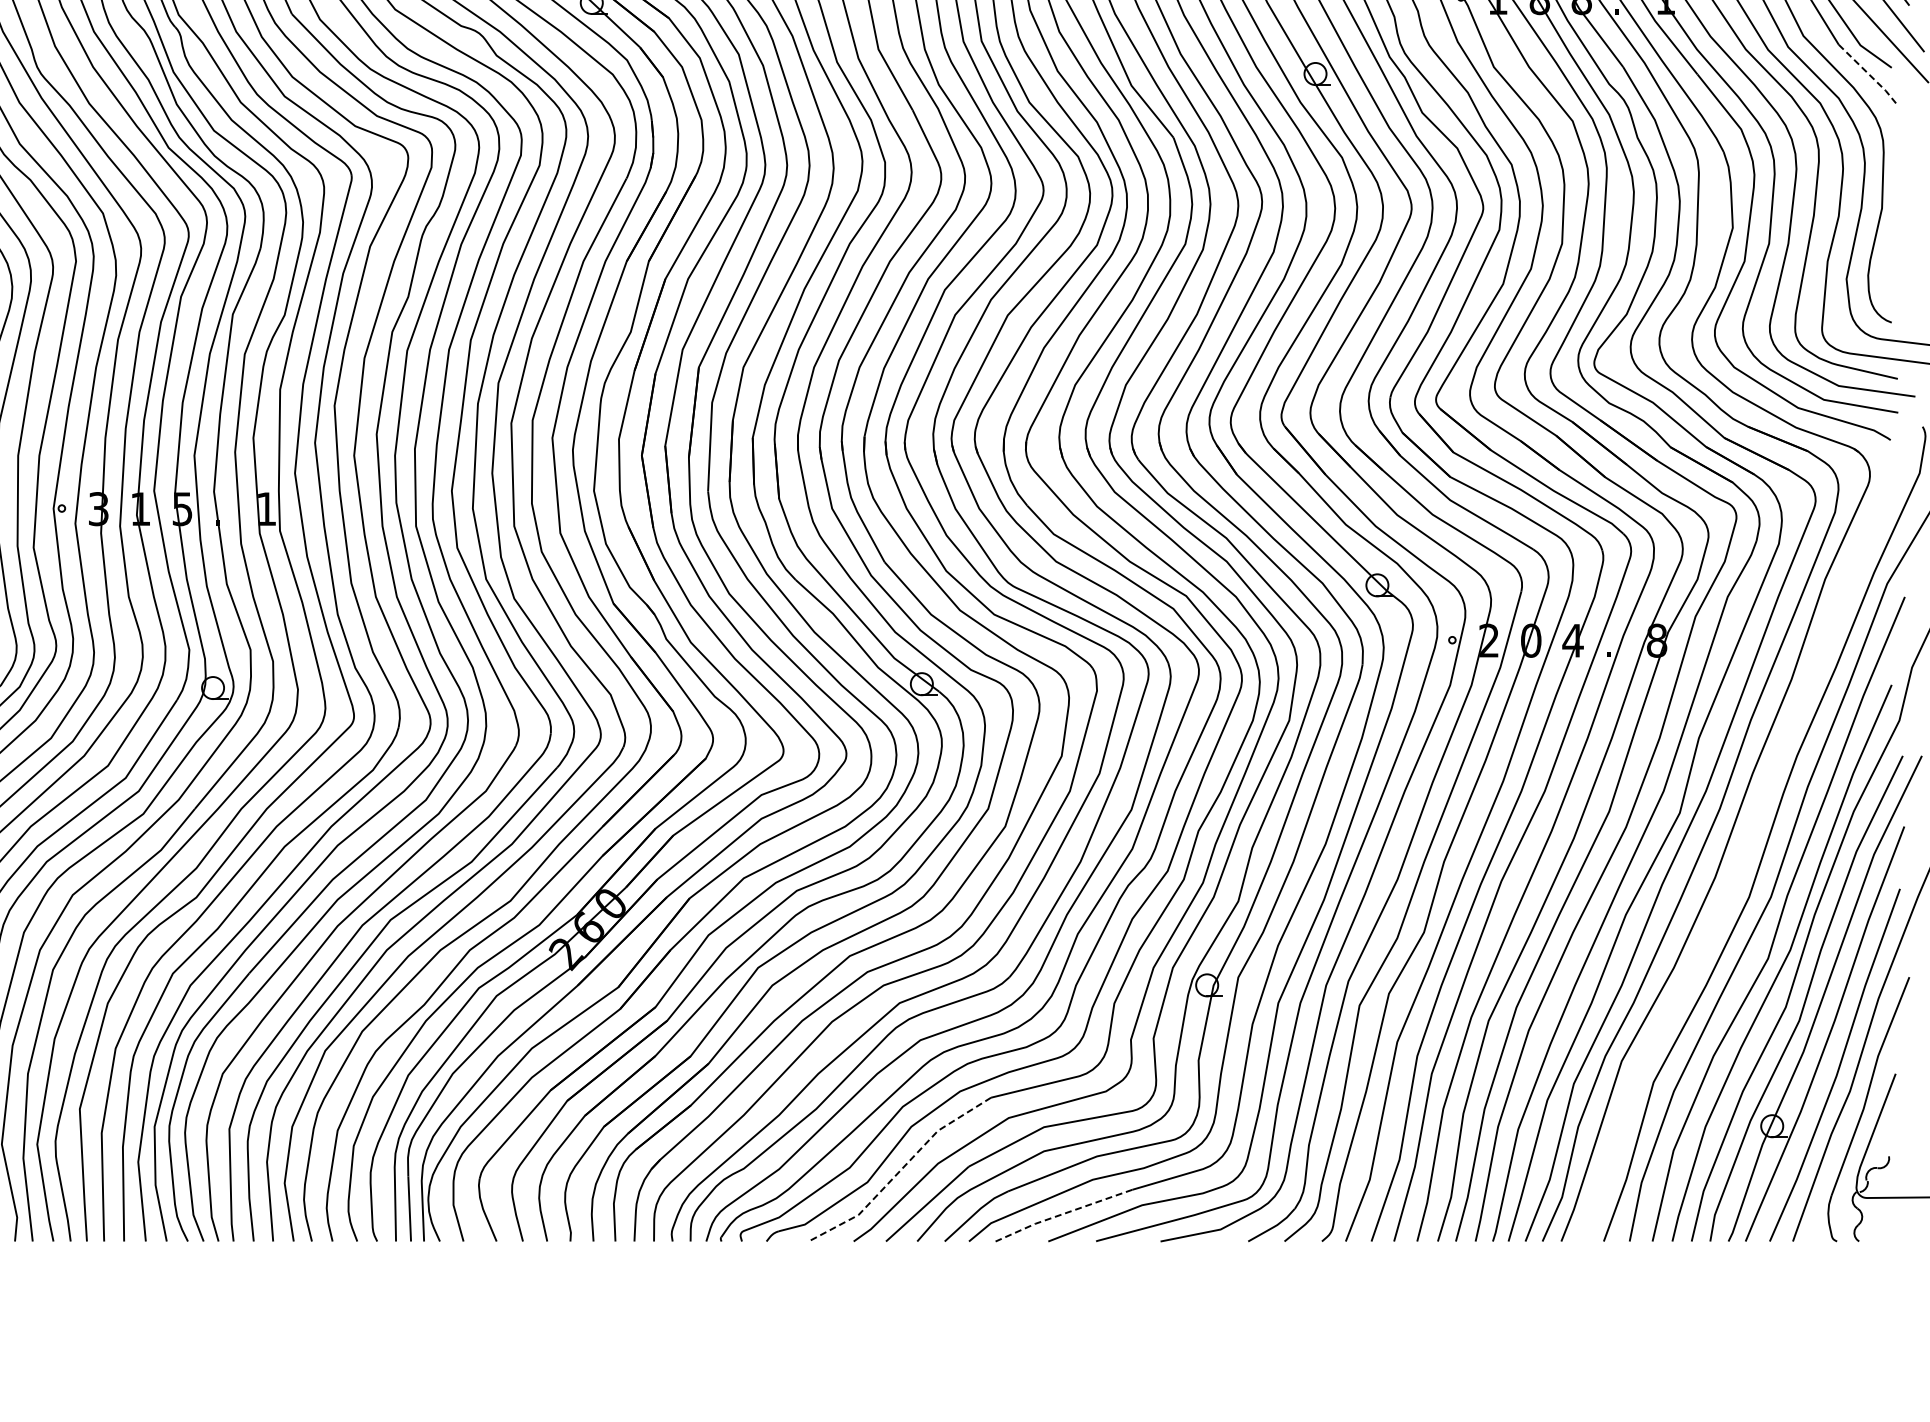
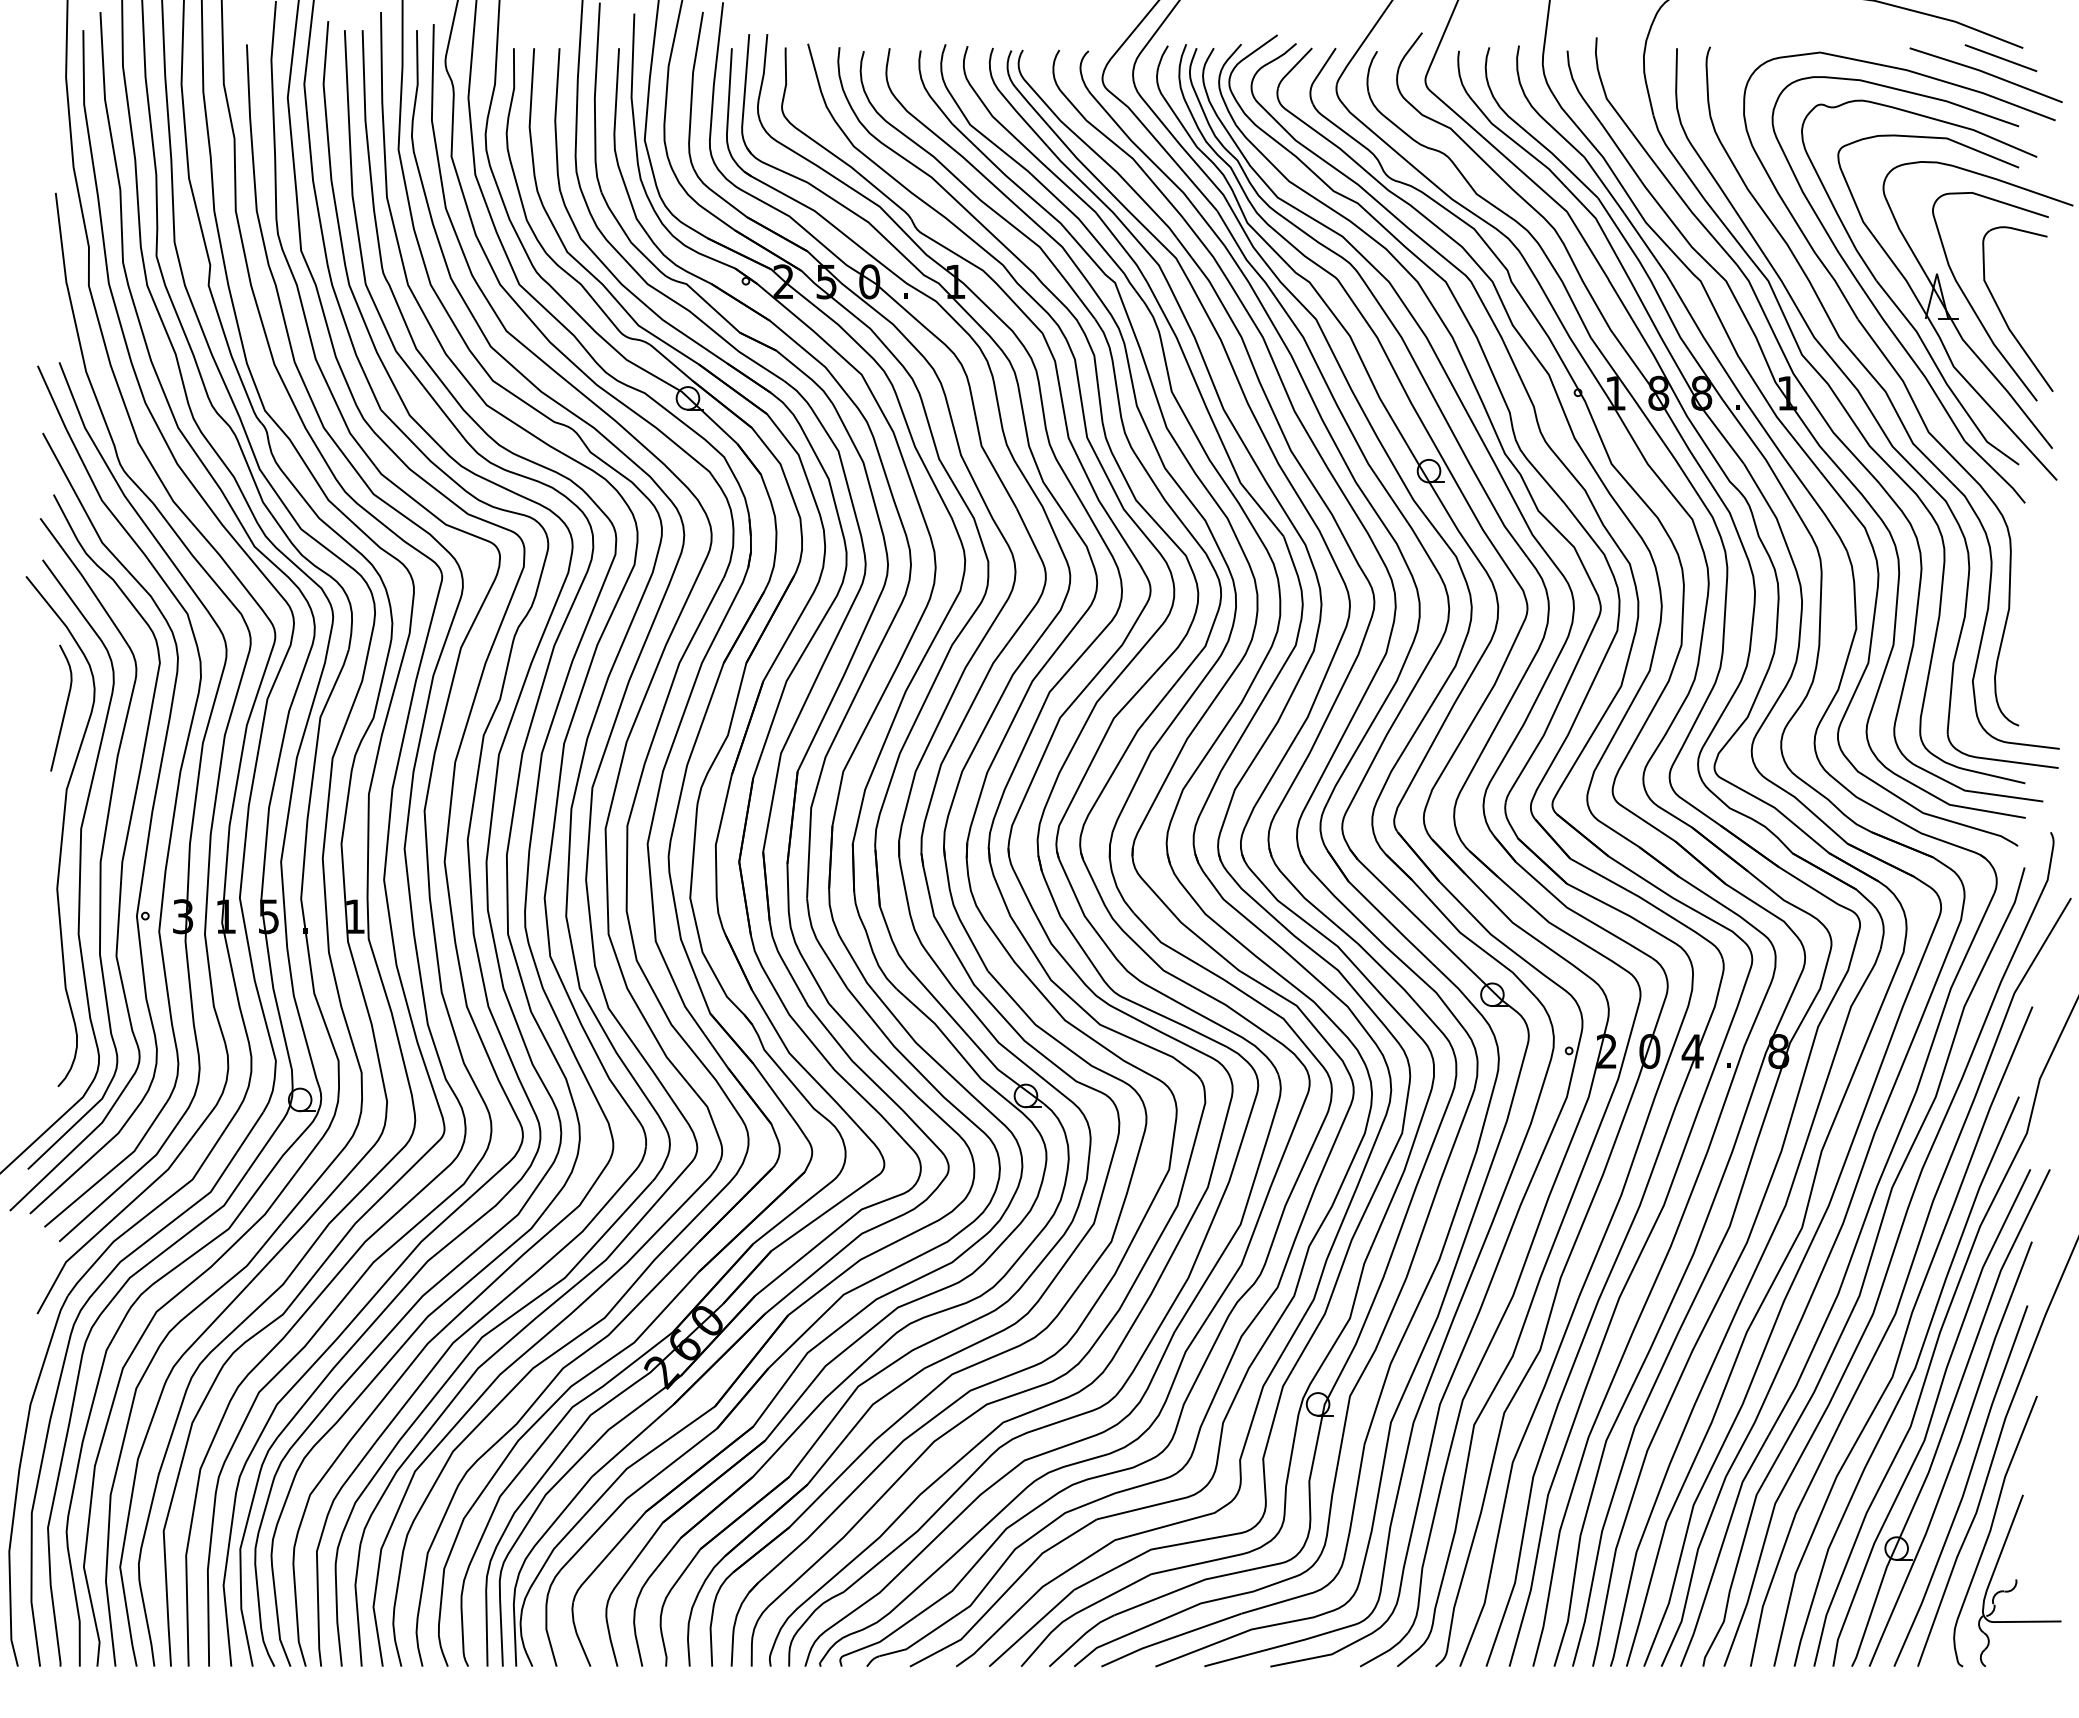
line: (1869, 75) -> (1996, 472), dashed -> solid
curve: (1742, 852) -> (1866, 1268), added
line: (899, 1171) -> (1003, 1594), dashed -> solid
line: (1063, 1214) -> (1170, 1638), dashed -> solid

